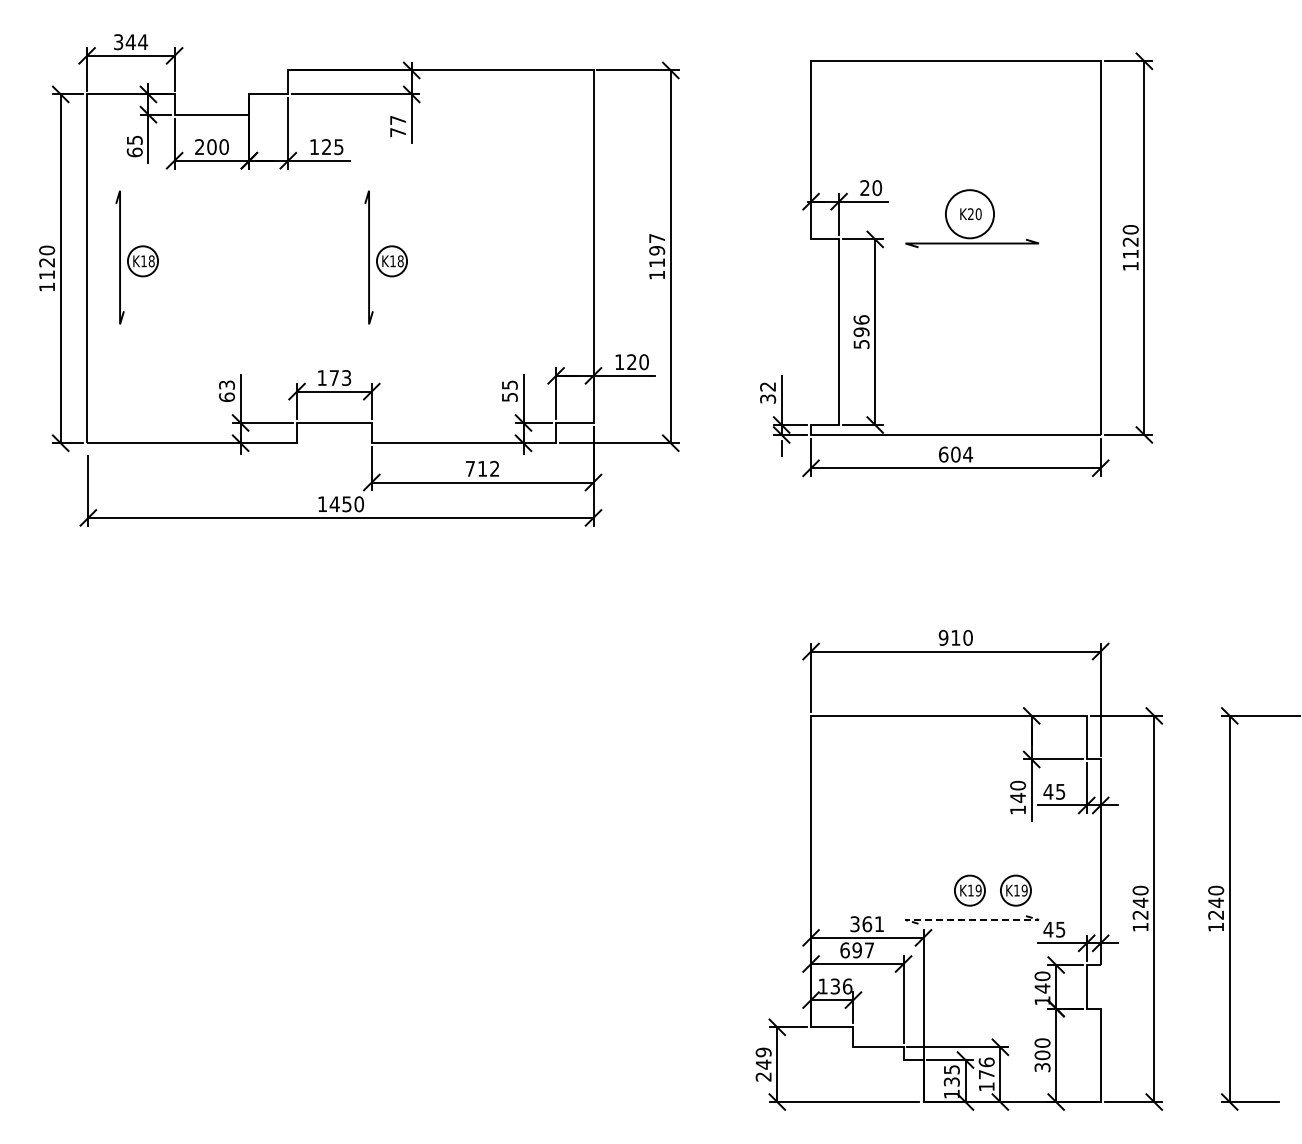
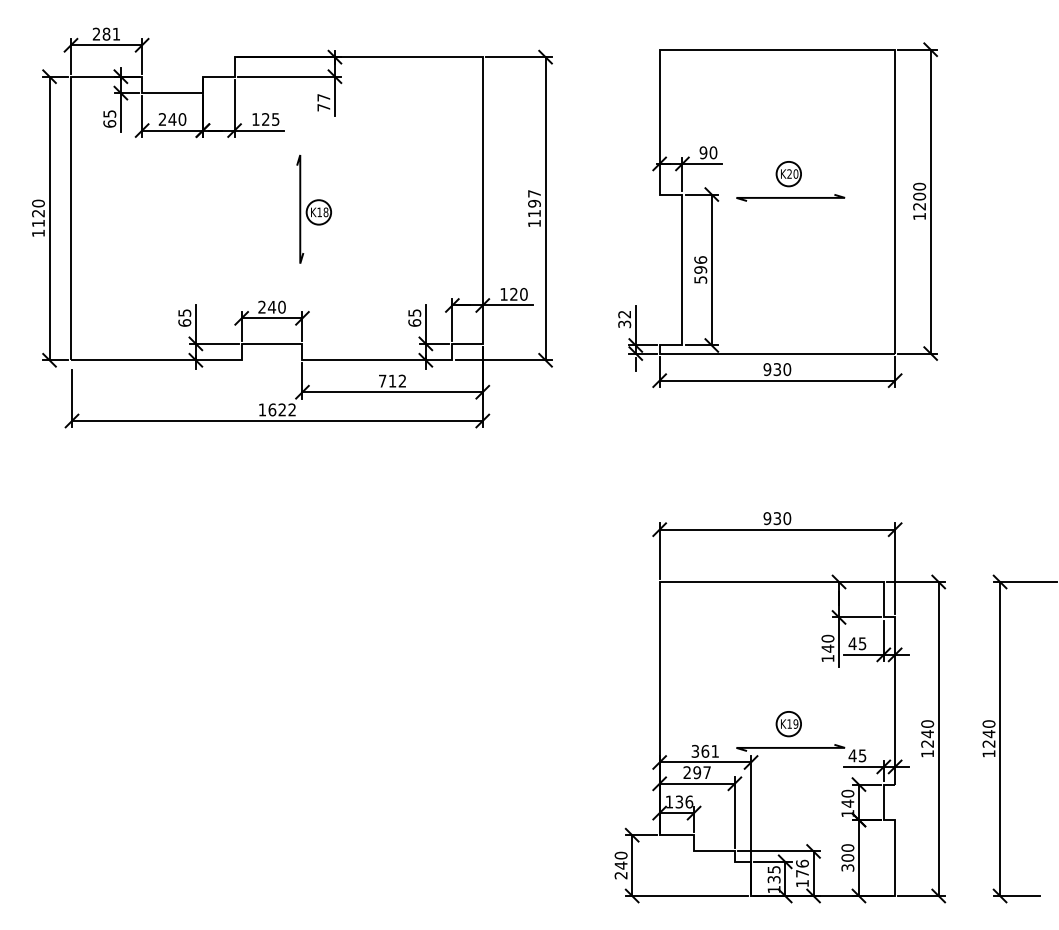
text: (131, 42) -> (107, 34), 344 -> 281
text: (211, 147) -> (172, 119), 200 -> 240
text: (864, 188) -> (703, 153), 20 -> 90
circle: (969, 214) -> (788, 174), size x0.62
text: (1130, 247) -> (919, 201), 1120 -> 1200
part: (136, 257) -> (111, 209), removed
text: (334, 377) -> (272, 306), 173 -> 240
text: (226, 384) -> (184, 312), 63 -> 65
text: (509, 397) -> (414, 323), 55 -> 65
text: (955, 454) -> (777, 369), 604 -> 930
text: (346, 504) -> (281, 410), 1450 -> 1622
text: (955, 637) -> (777, 518), 910 -> 930
part: (1015, 890) -> (825, 723), removed
line: (972, 919) -> (790, 747), dashed -> solid
text: (844, 950) -> (686, 772), 697 -> 297
text: (763, 1052) -> (620, 855), 249 -> 240

